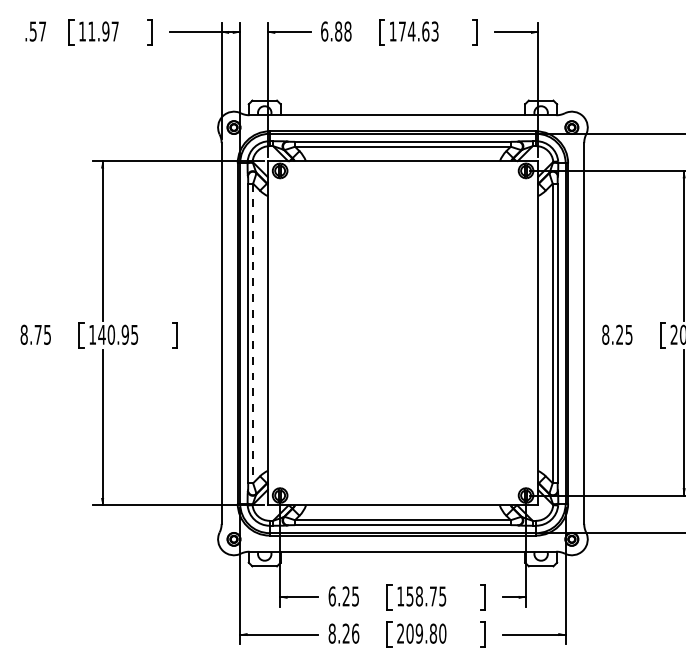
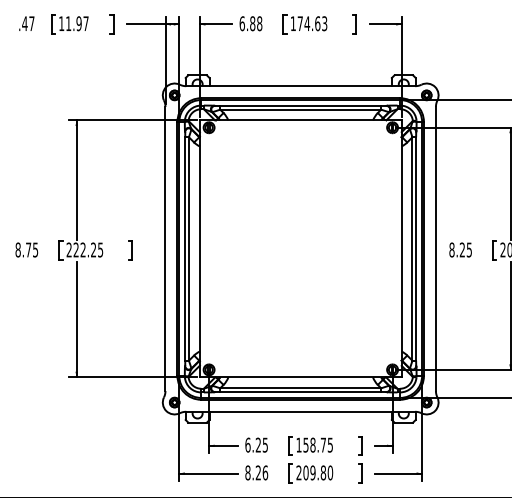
text: (33, 31) -> (25, 23), .57 -> .47
line: (253, 333) -> (189, 249), dashed -> solid
text: (108, 334) -> (81, 249), 140.95 -> 222.25

